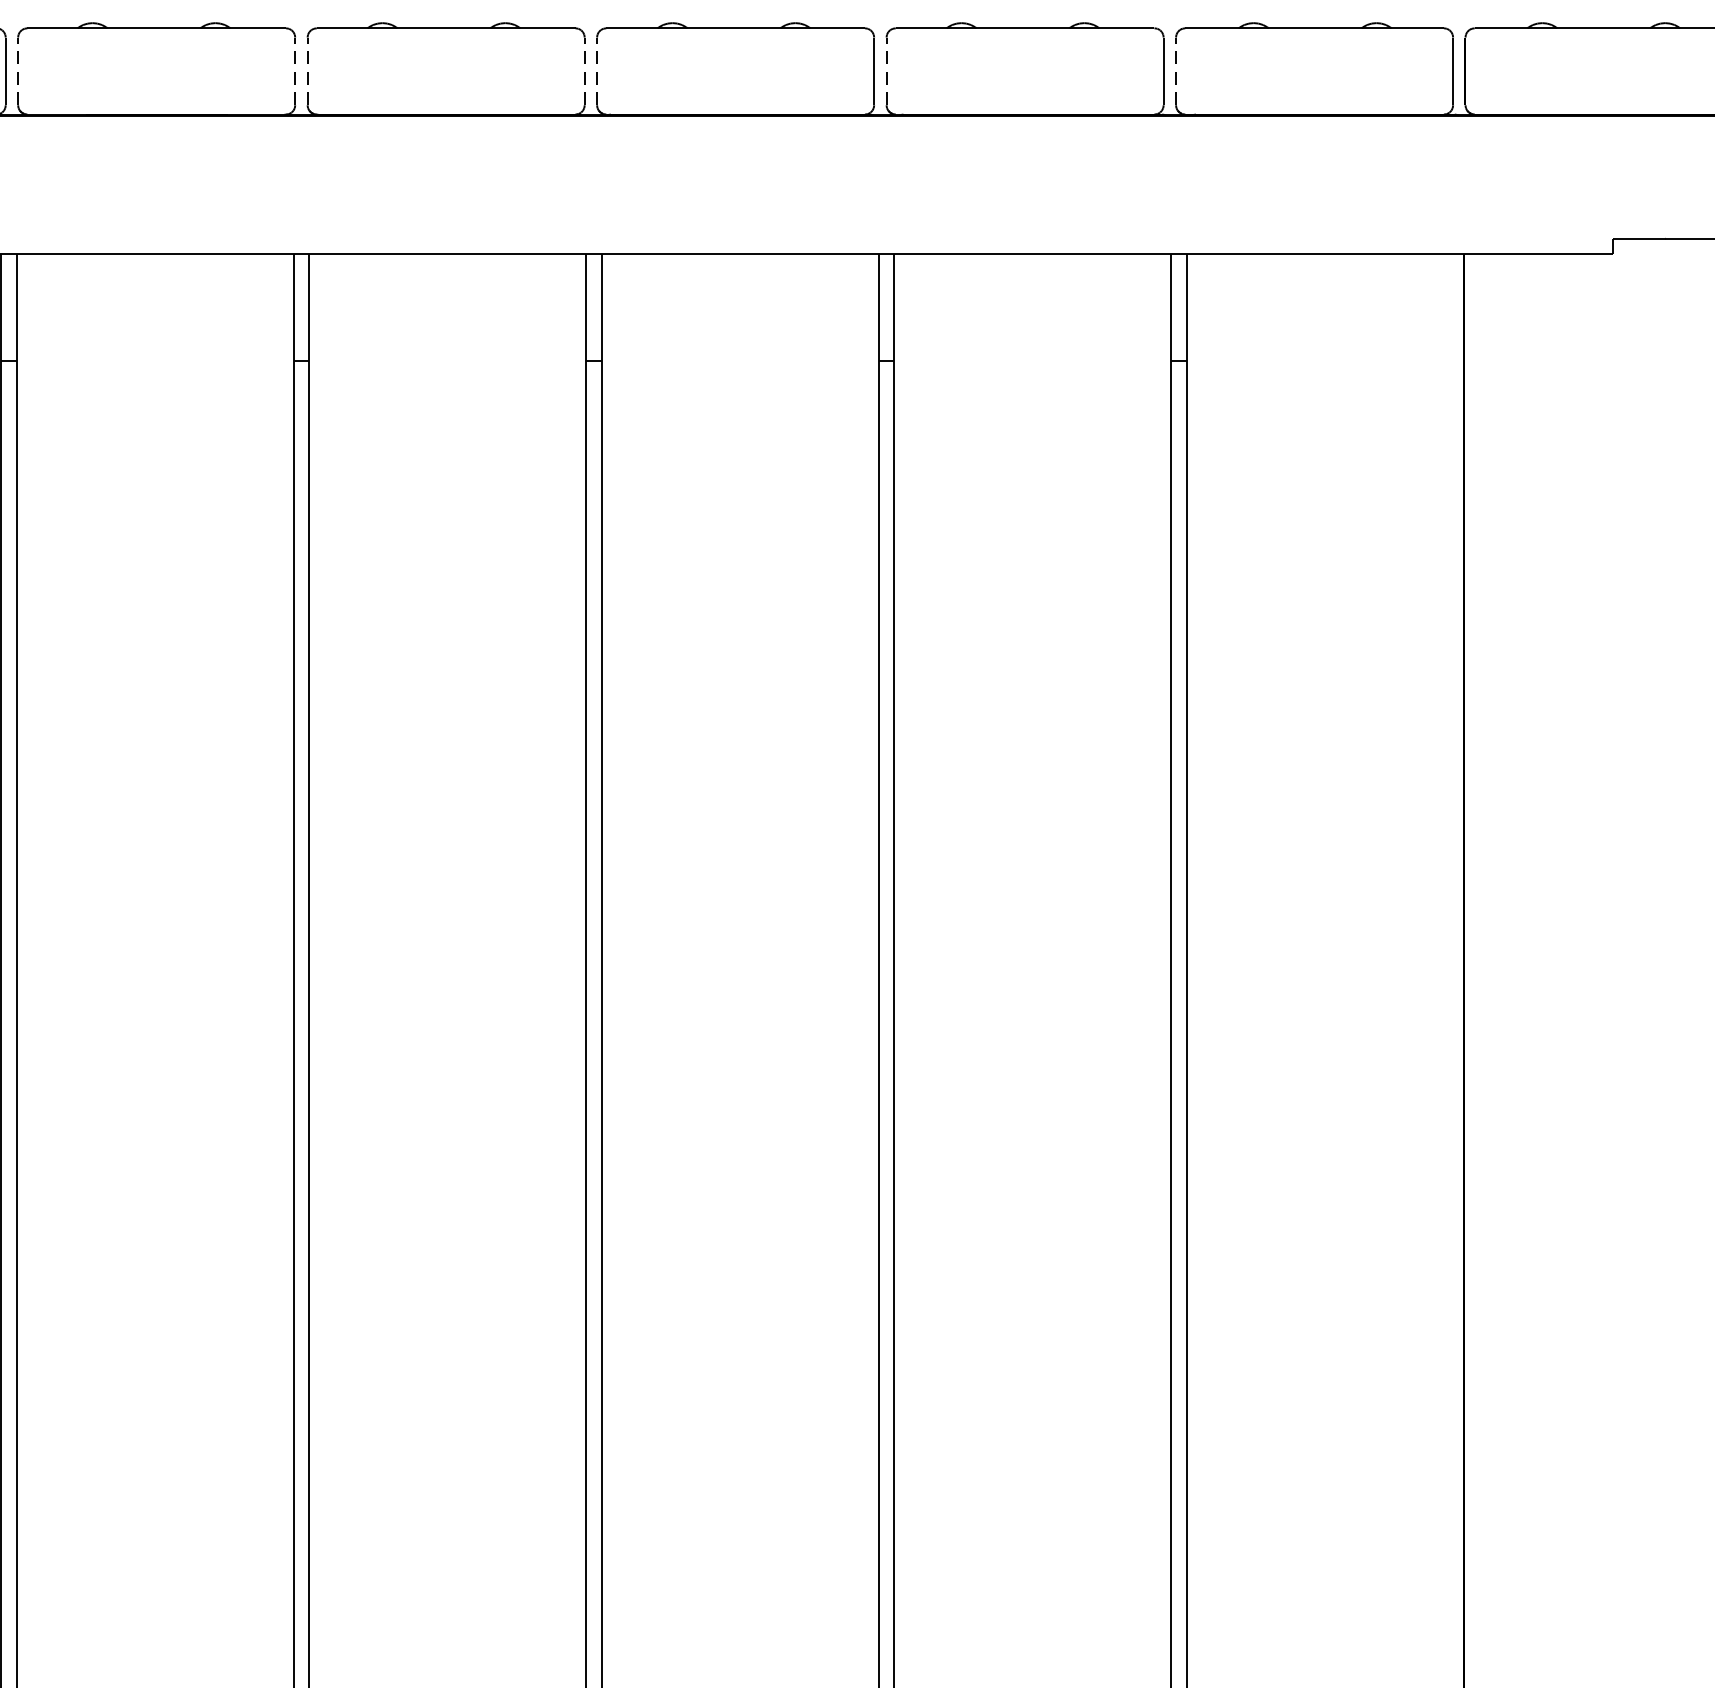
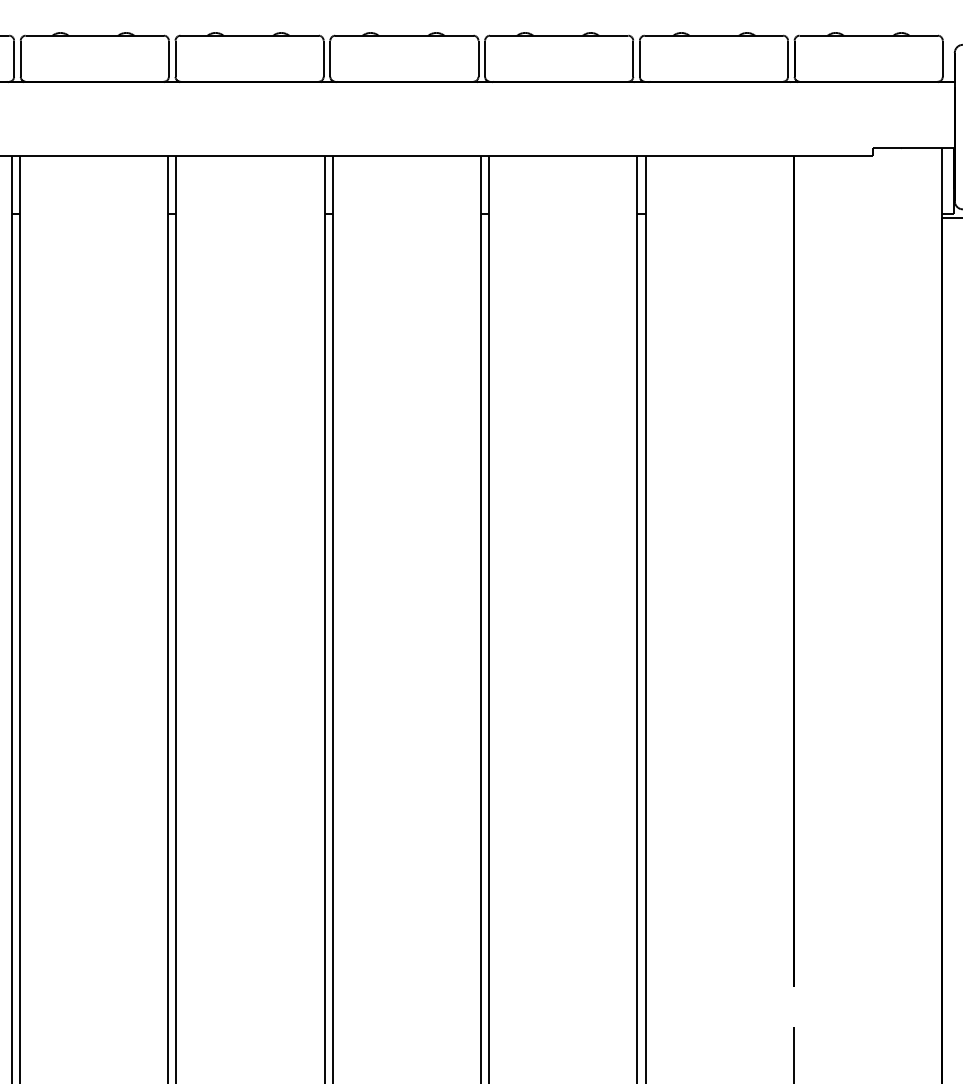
line: (17, 70) -> (20, 58), dashed -> solid
line: (294, 70) -> (168, 58), dashed -> solid
line: (307, 70) -> (175, 58), dashed -> solid
line: (584, 70) -> (323, 58), dashed -> solid
line: (597, 70) -> (330, 58), dashed -> solid
line: (887, 70) -> (485, 58), dashed -> solid
line: (1175, 70) -> (639, 58), dashed -> solid

